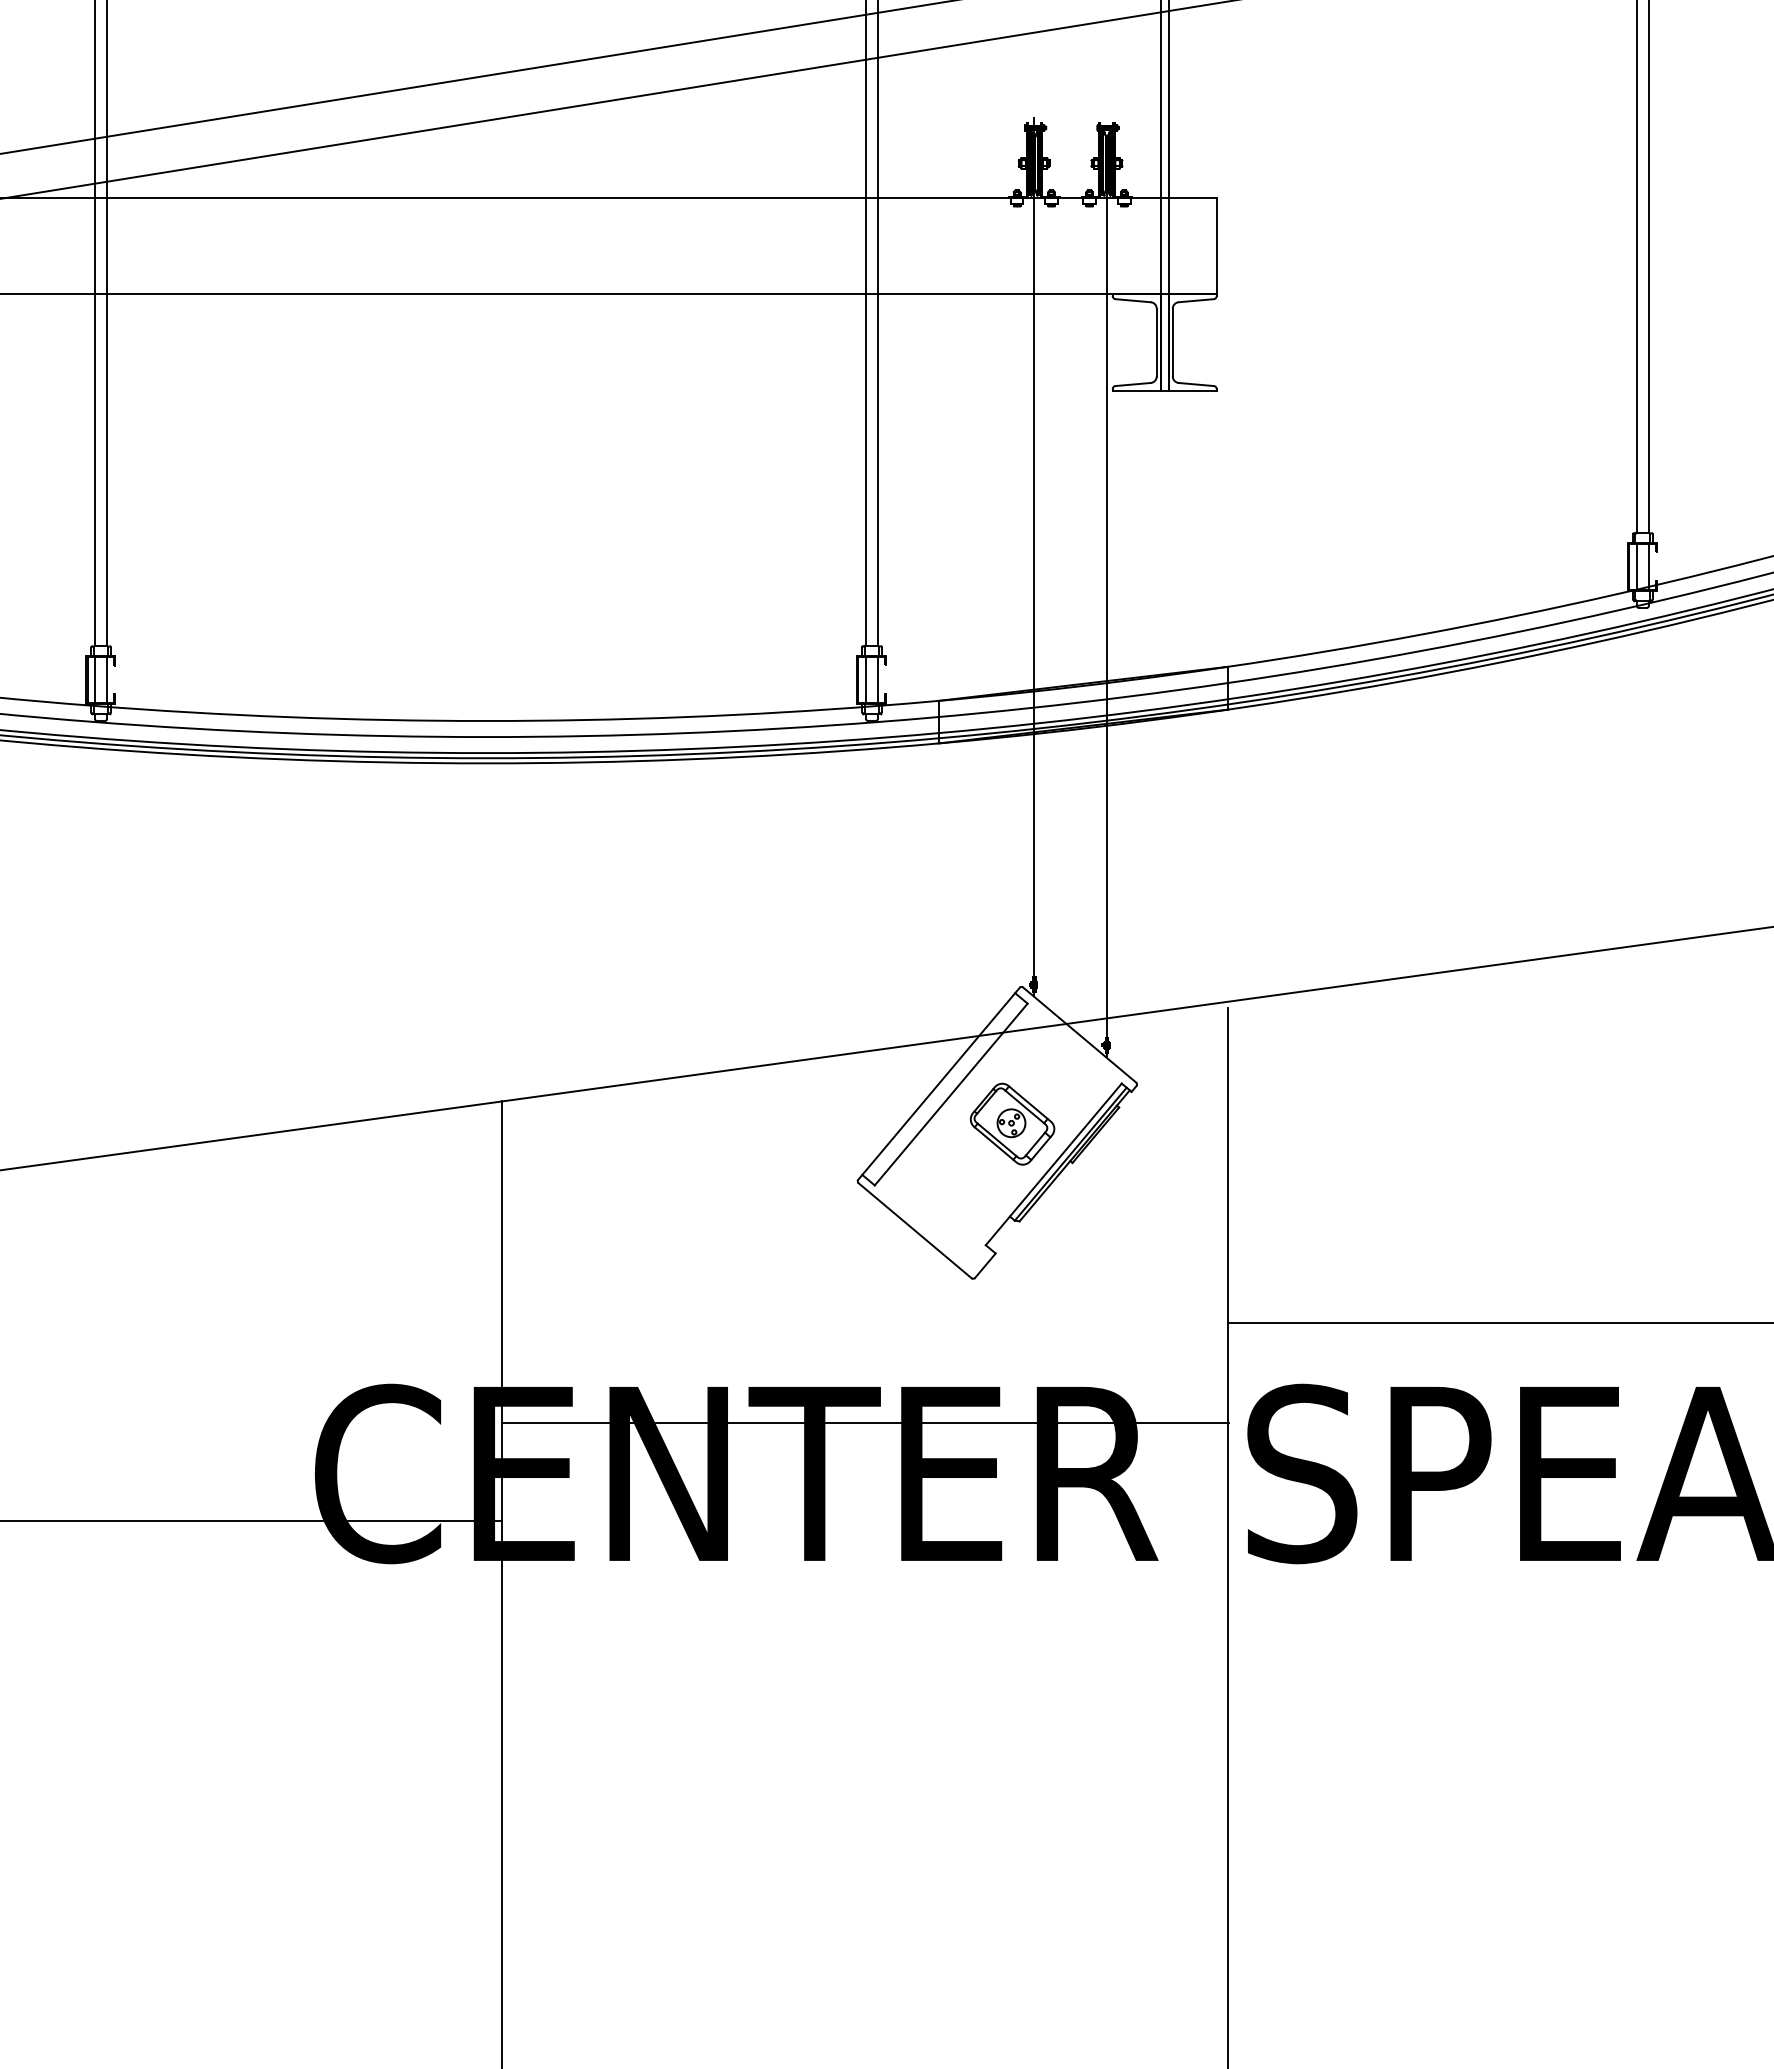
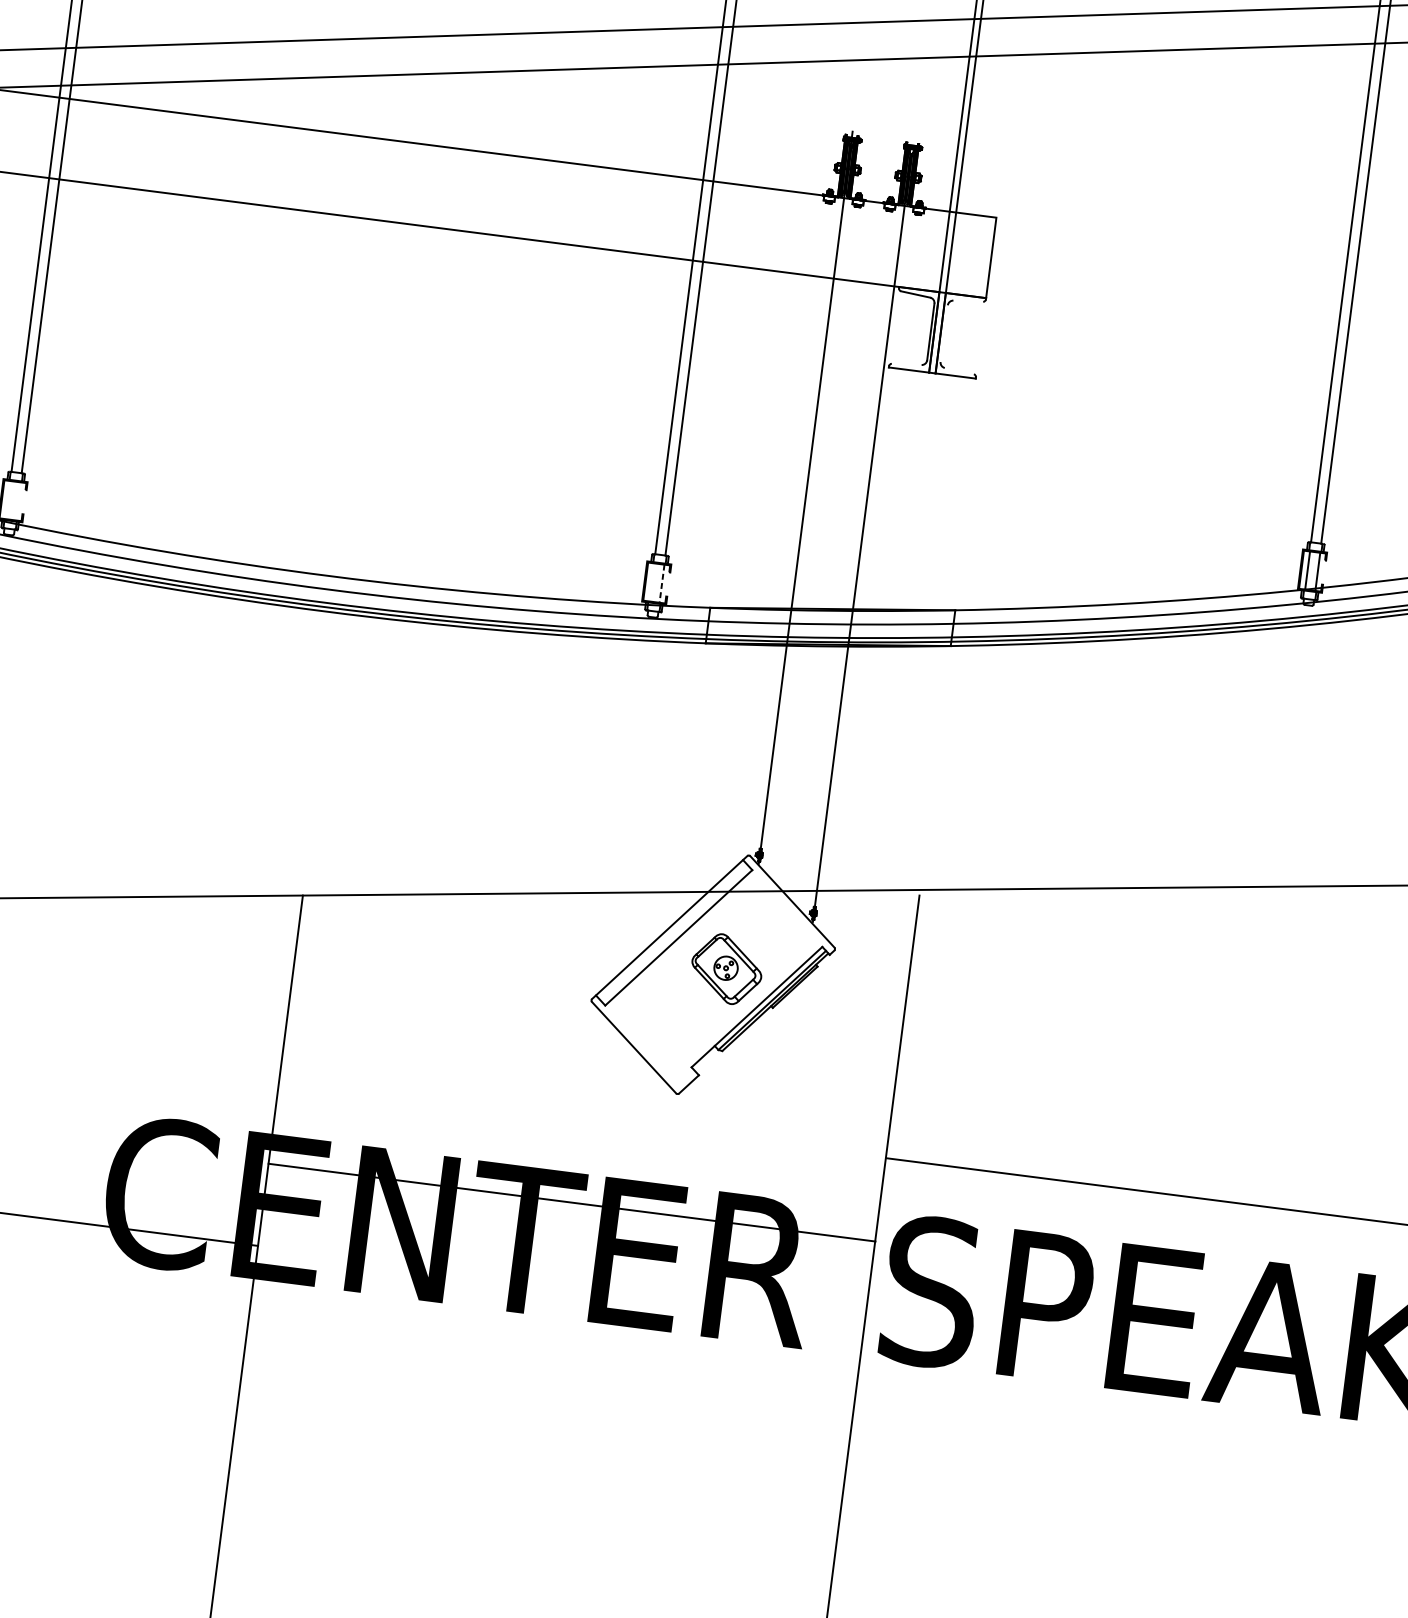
line: (1195, 300) -> (967, 300), removed
line: (1172, 342) -> (944, 333), removed
line: (1132, 384) -> (906, 364), removed
line: (1195, 384) -> (958, 371), removed
line: (94, 679) -> (7, 499), removed
line: (107, 679) -> (18, 501), removed
line: (865, 679) -> (651, 582), removed
line: (878, 679) -> (662, 583), solid -> dashed

